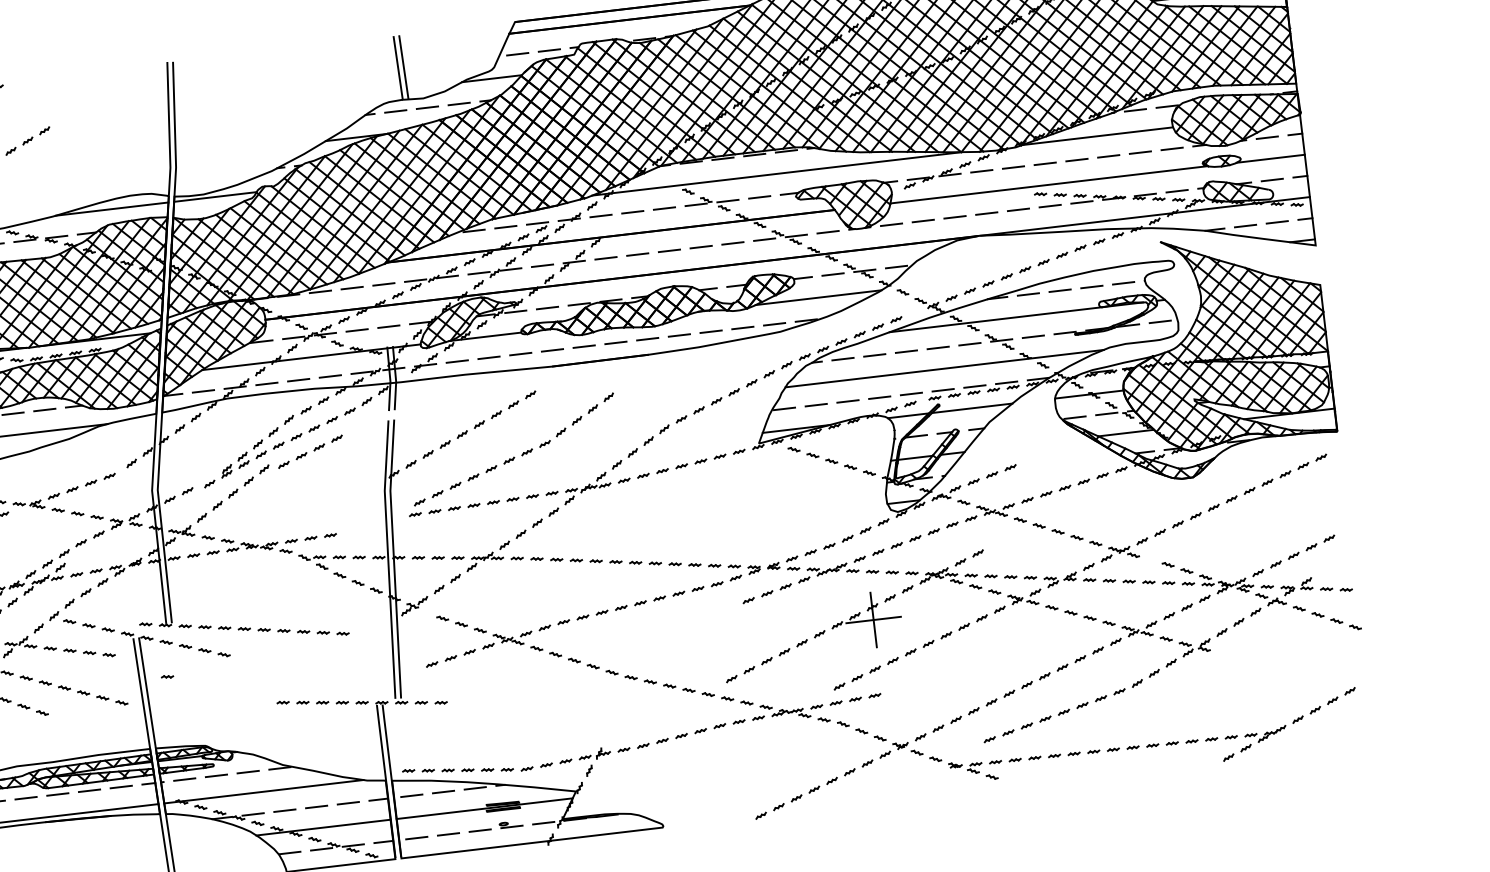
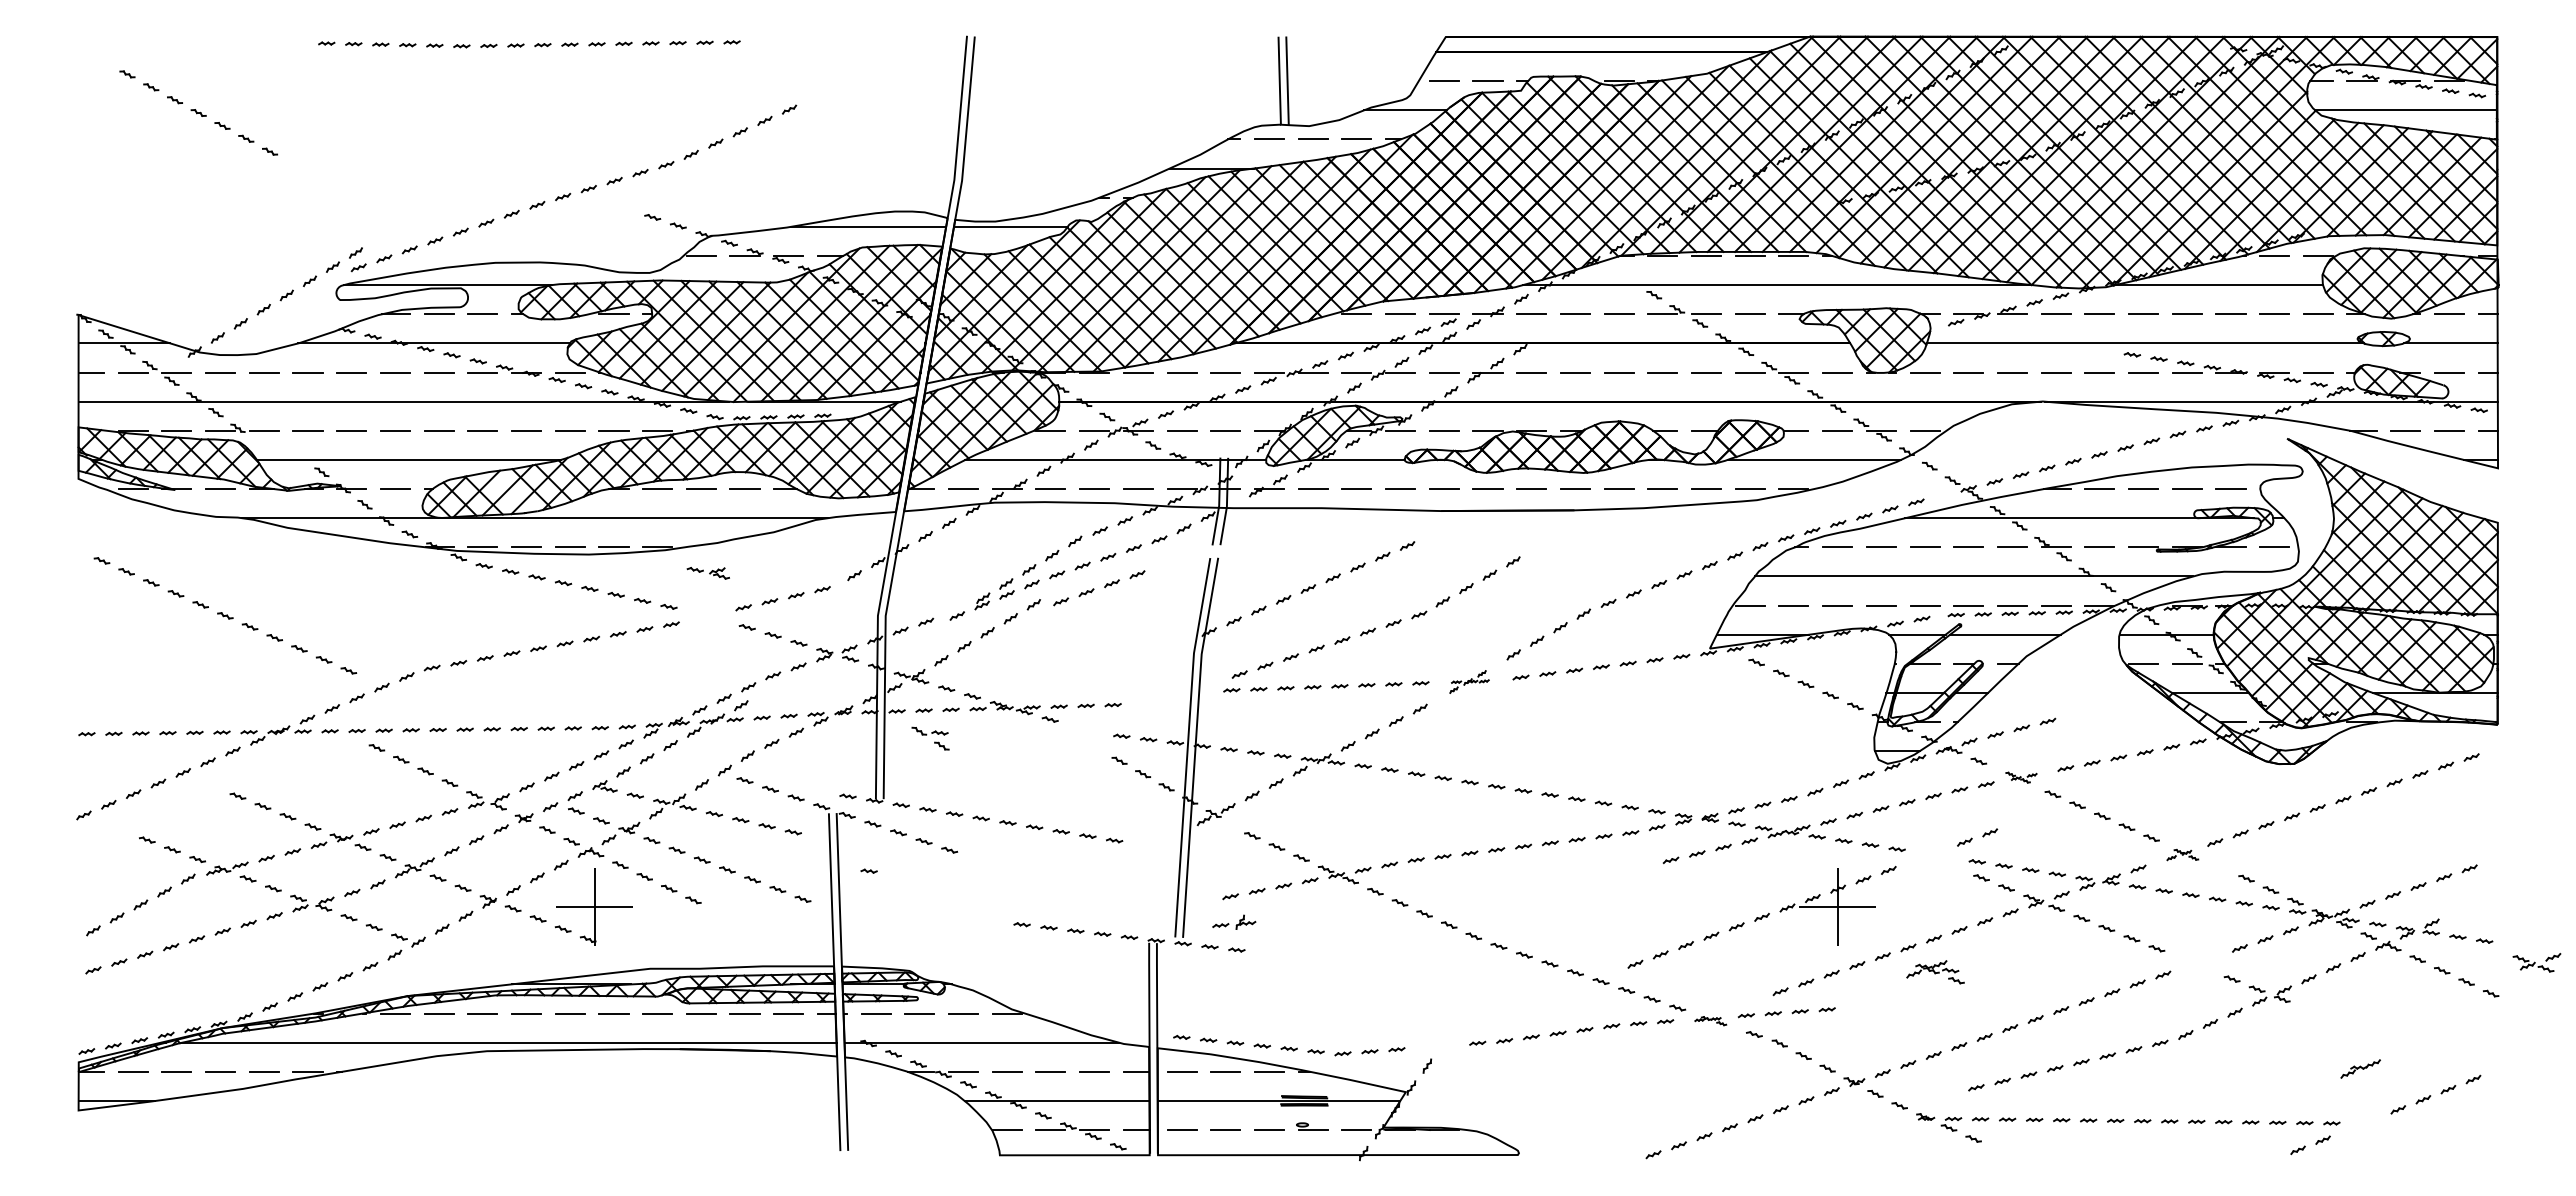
part: (587, 487) -> (1469, 681), size x0.6
part: (28, 505) -> (707, 573), moved
part: (996, 510) -> (2021, 777), size x0.6
part: (1119, 552) -> (2182, 854), size x0.6
part: (313, 562) -> (930, 738), moved
part: (940, 577) -> (1935, 972), moved
part: (1139, 629) -> (2536, 962), moved
part: (791, 713) -> (1710, 1020), size x0.6
part: (1271, 733) -> (2360, 1068), moved
part: (594, 753) -> (1234, 921), moved

